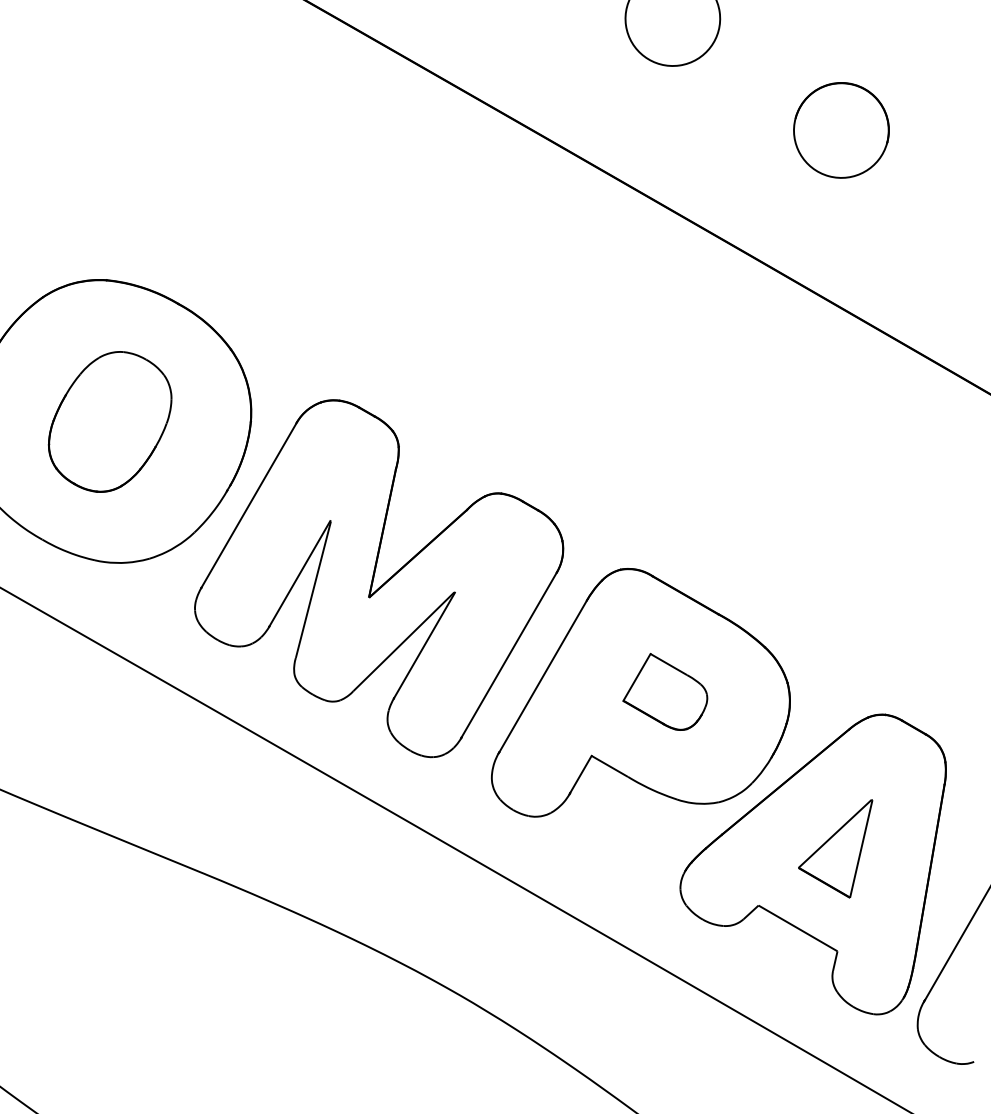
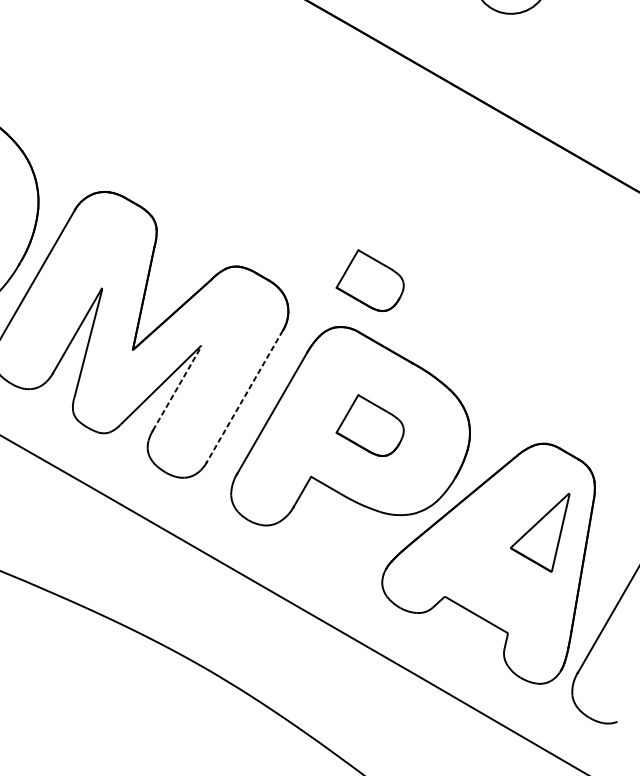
part: (665, 510) -> (370, 280), added
line: (424, 645) -> (177, 388), solid -> dashed
line: (508, 655) -> (244, 396), solid -> dashed
part: (835, 848) -> (540, 532), moved

